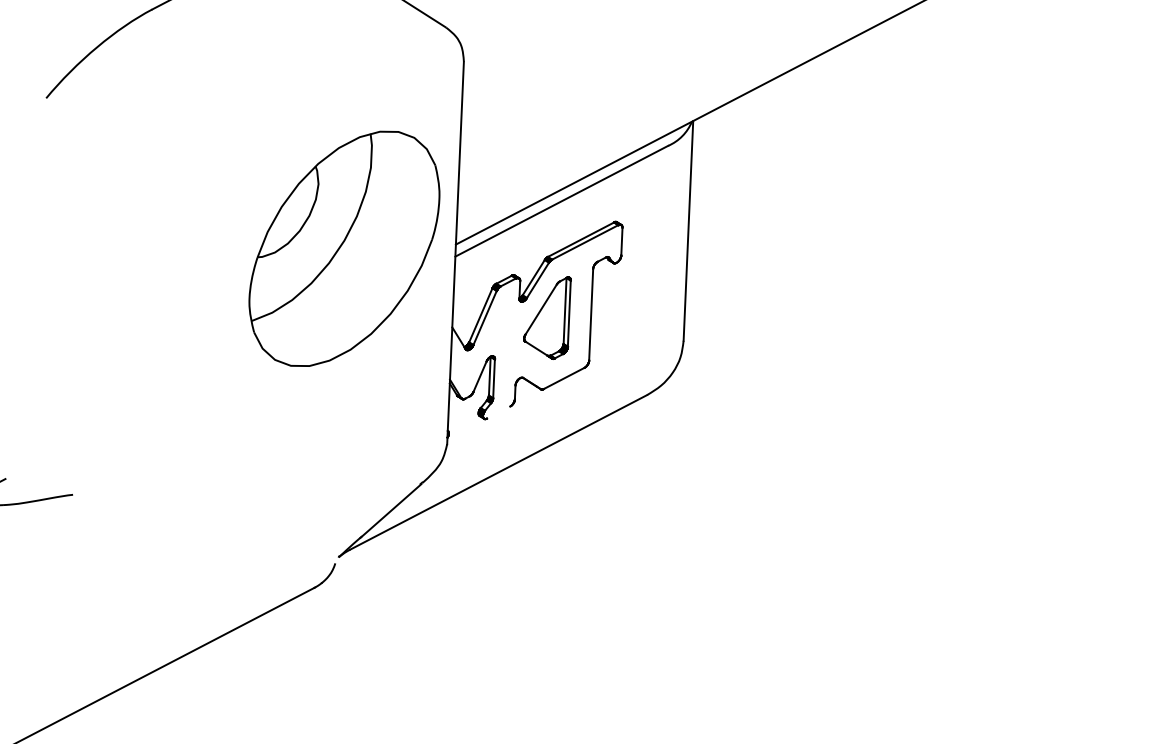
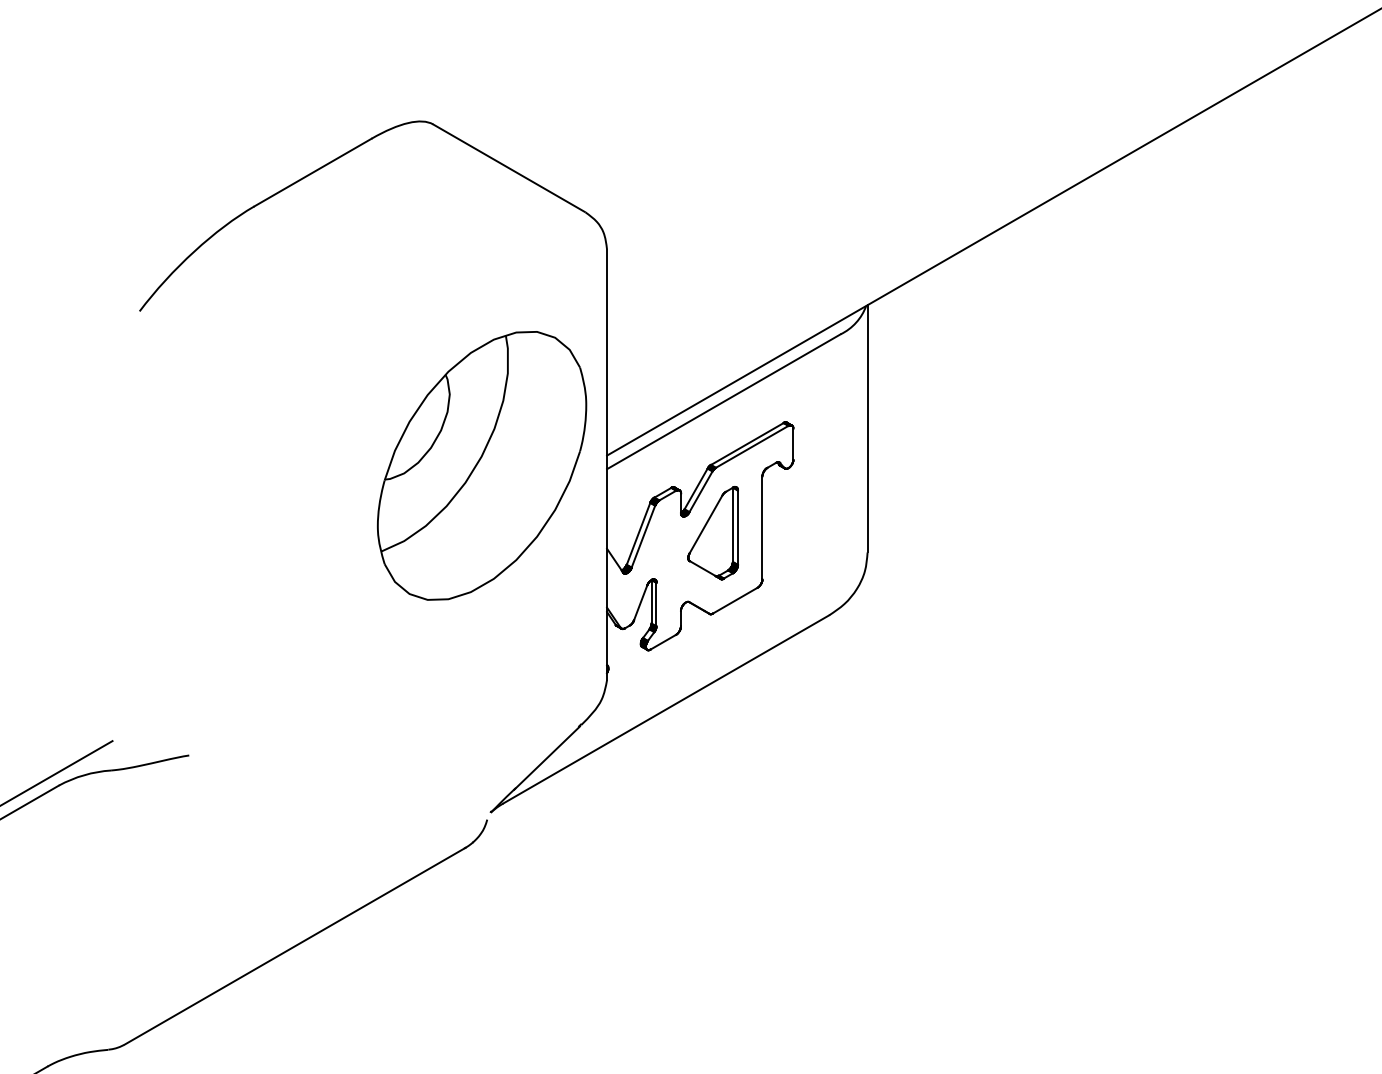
line: (498, 411) -> (663, 641), added

